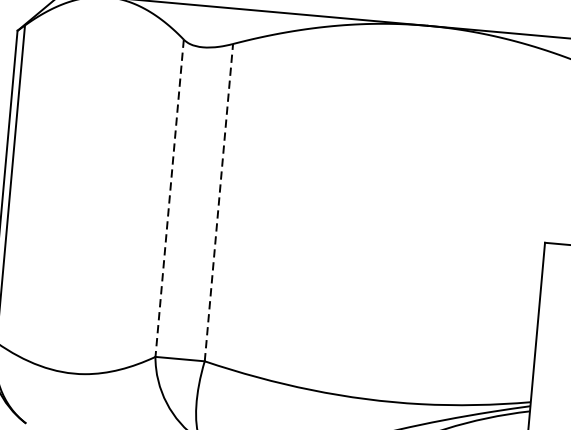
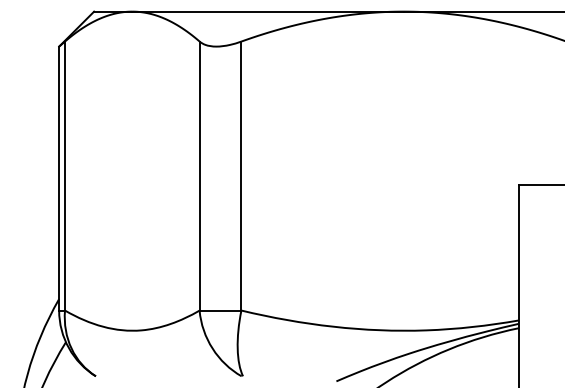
line: (169, 198) -> (199, 176), dashed -> solid
line: (218, 203) -> (241, 176), dashed -> solid

